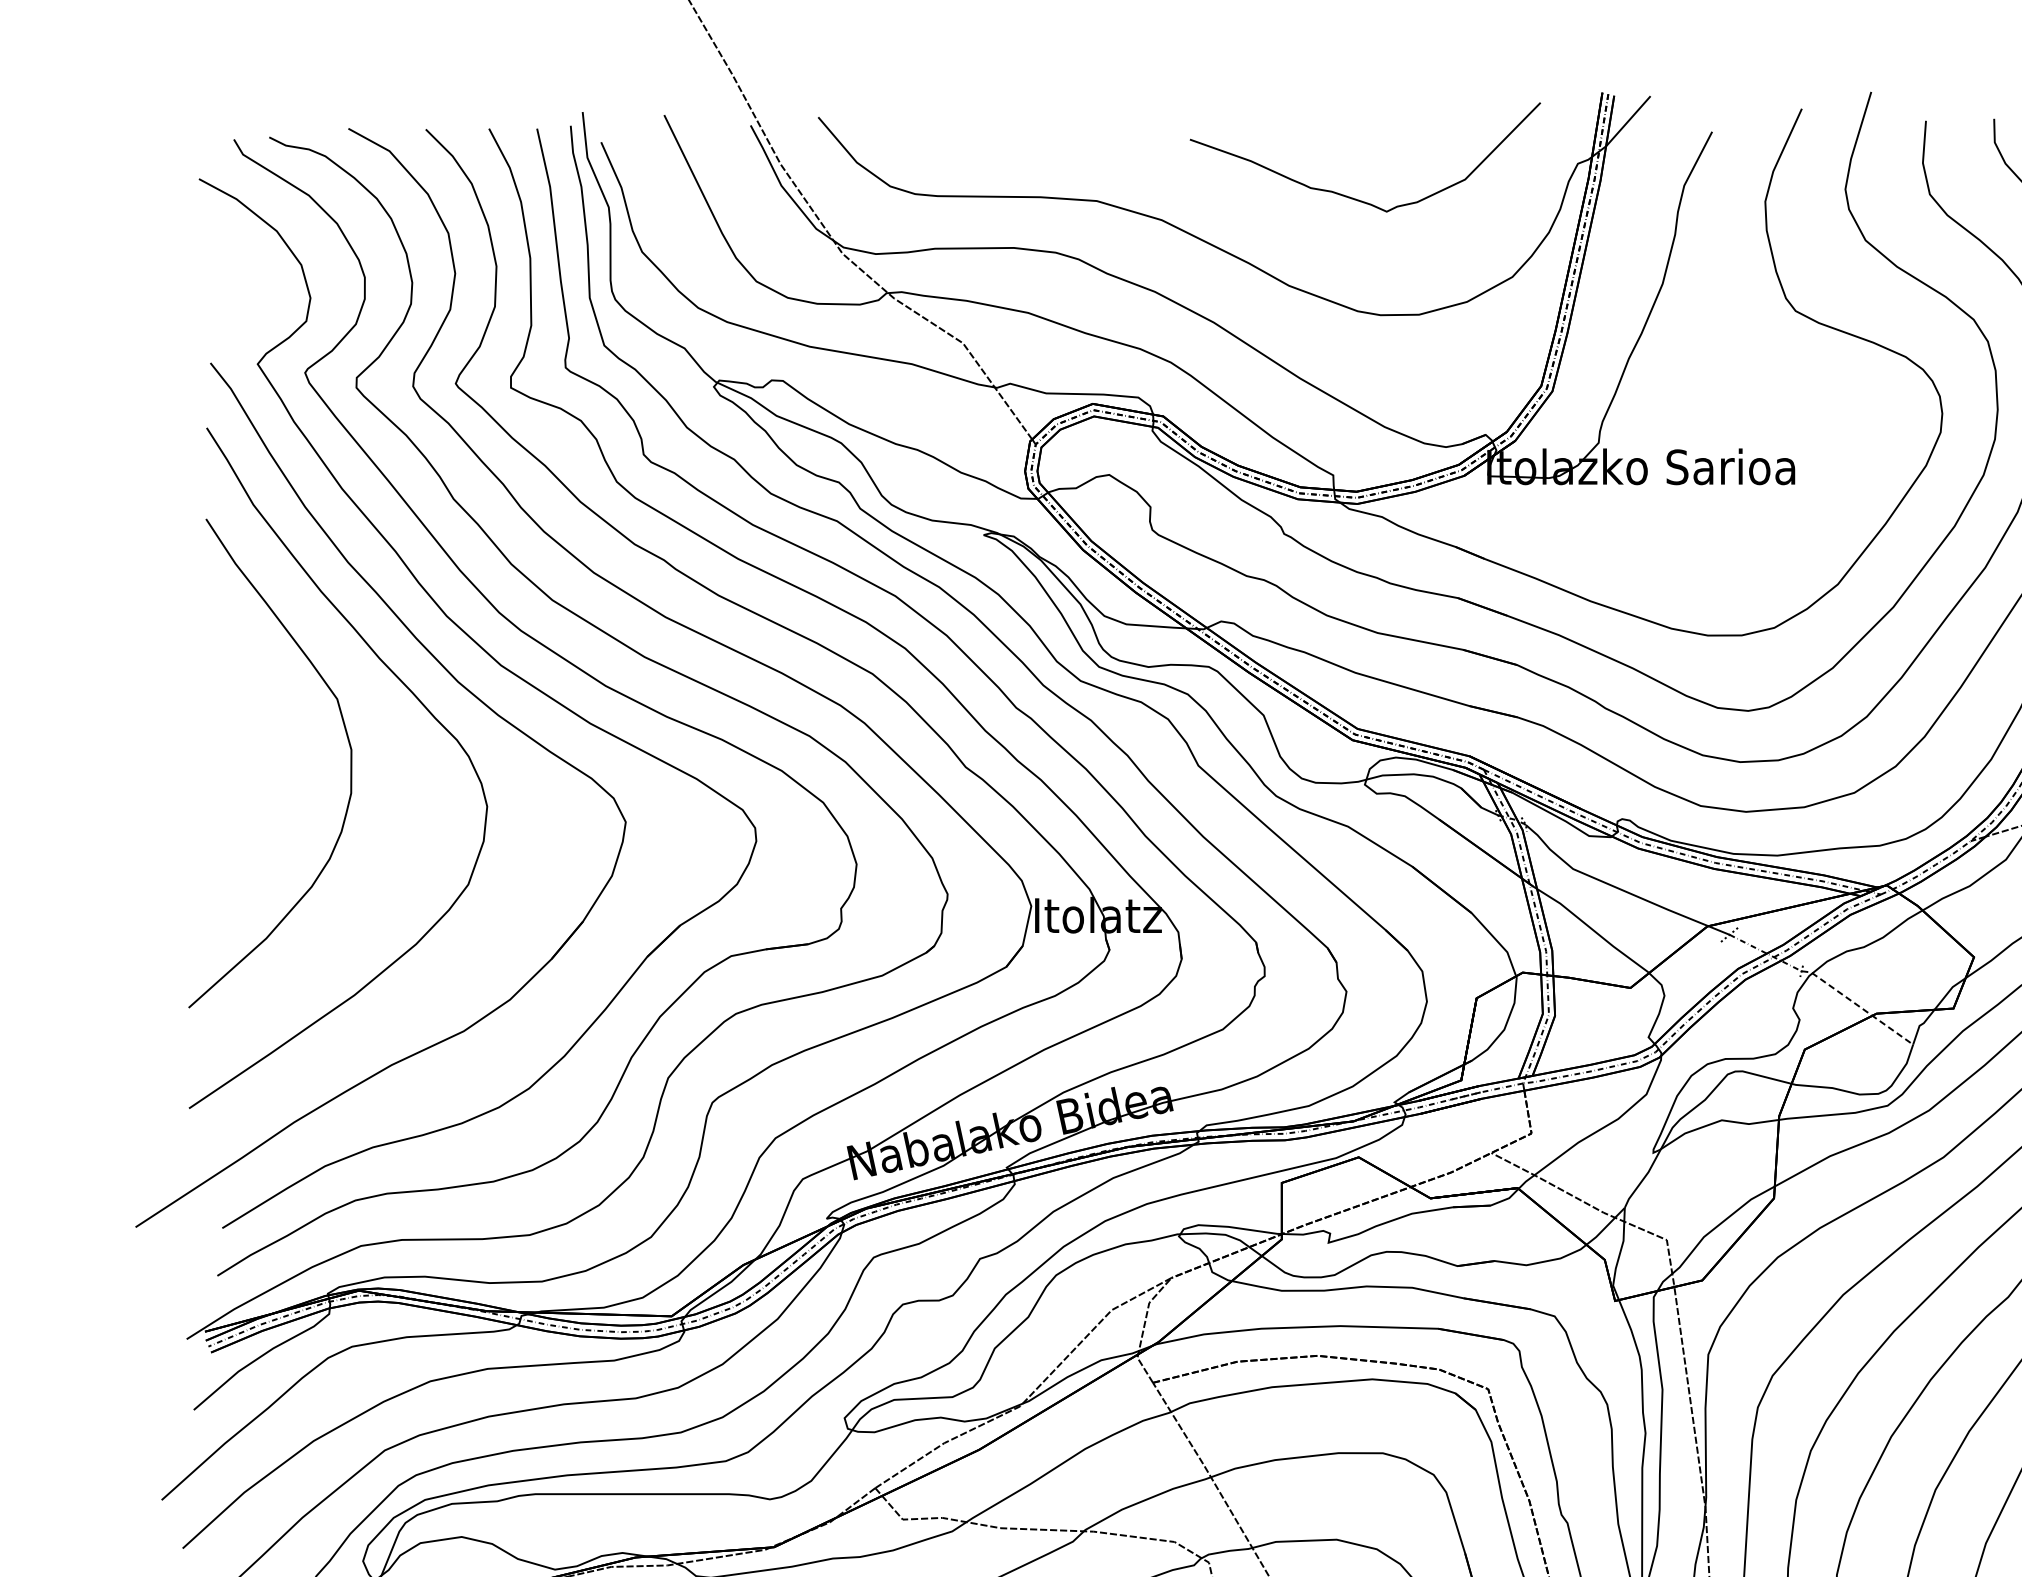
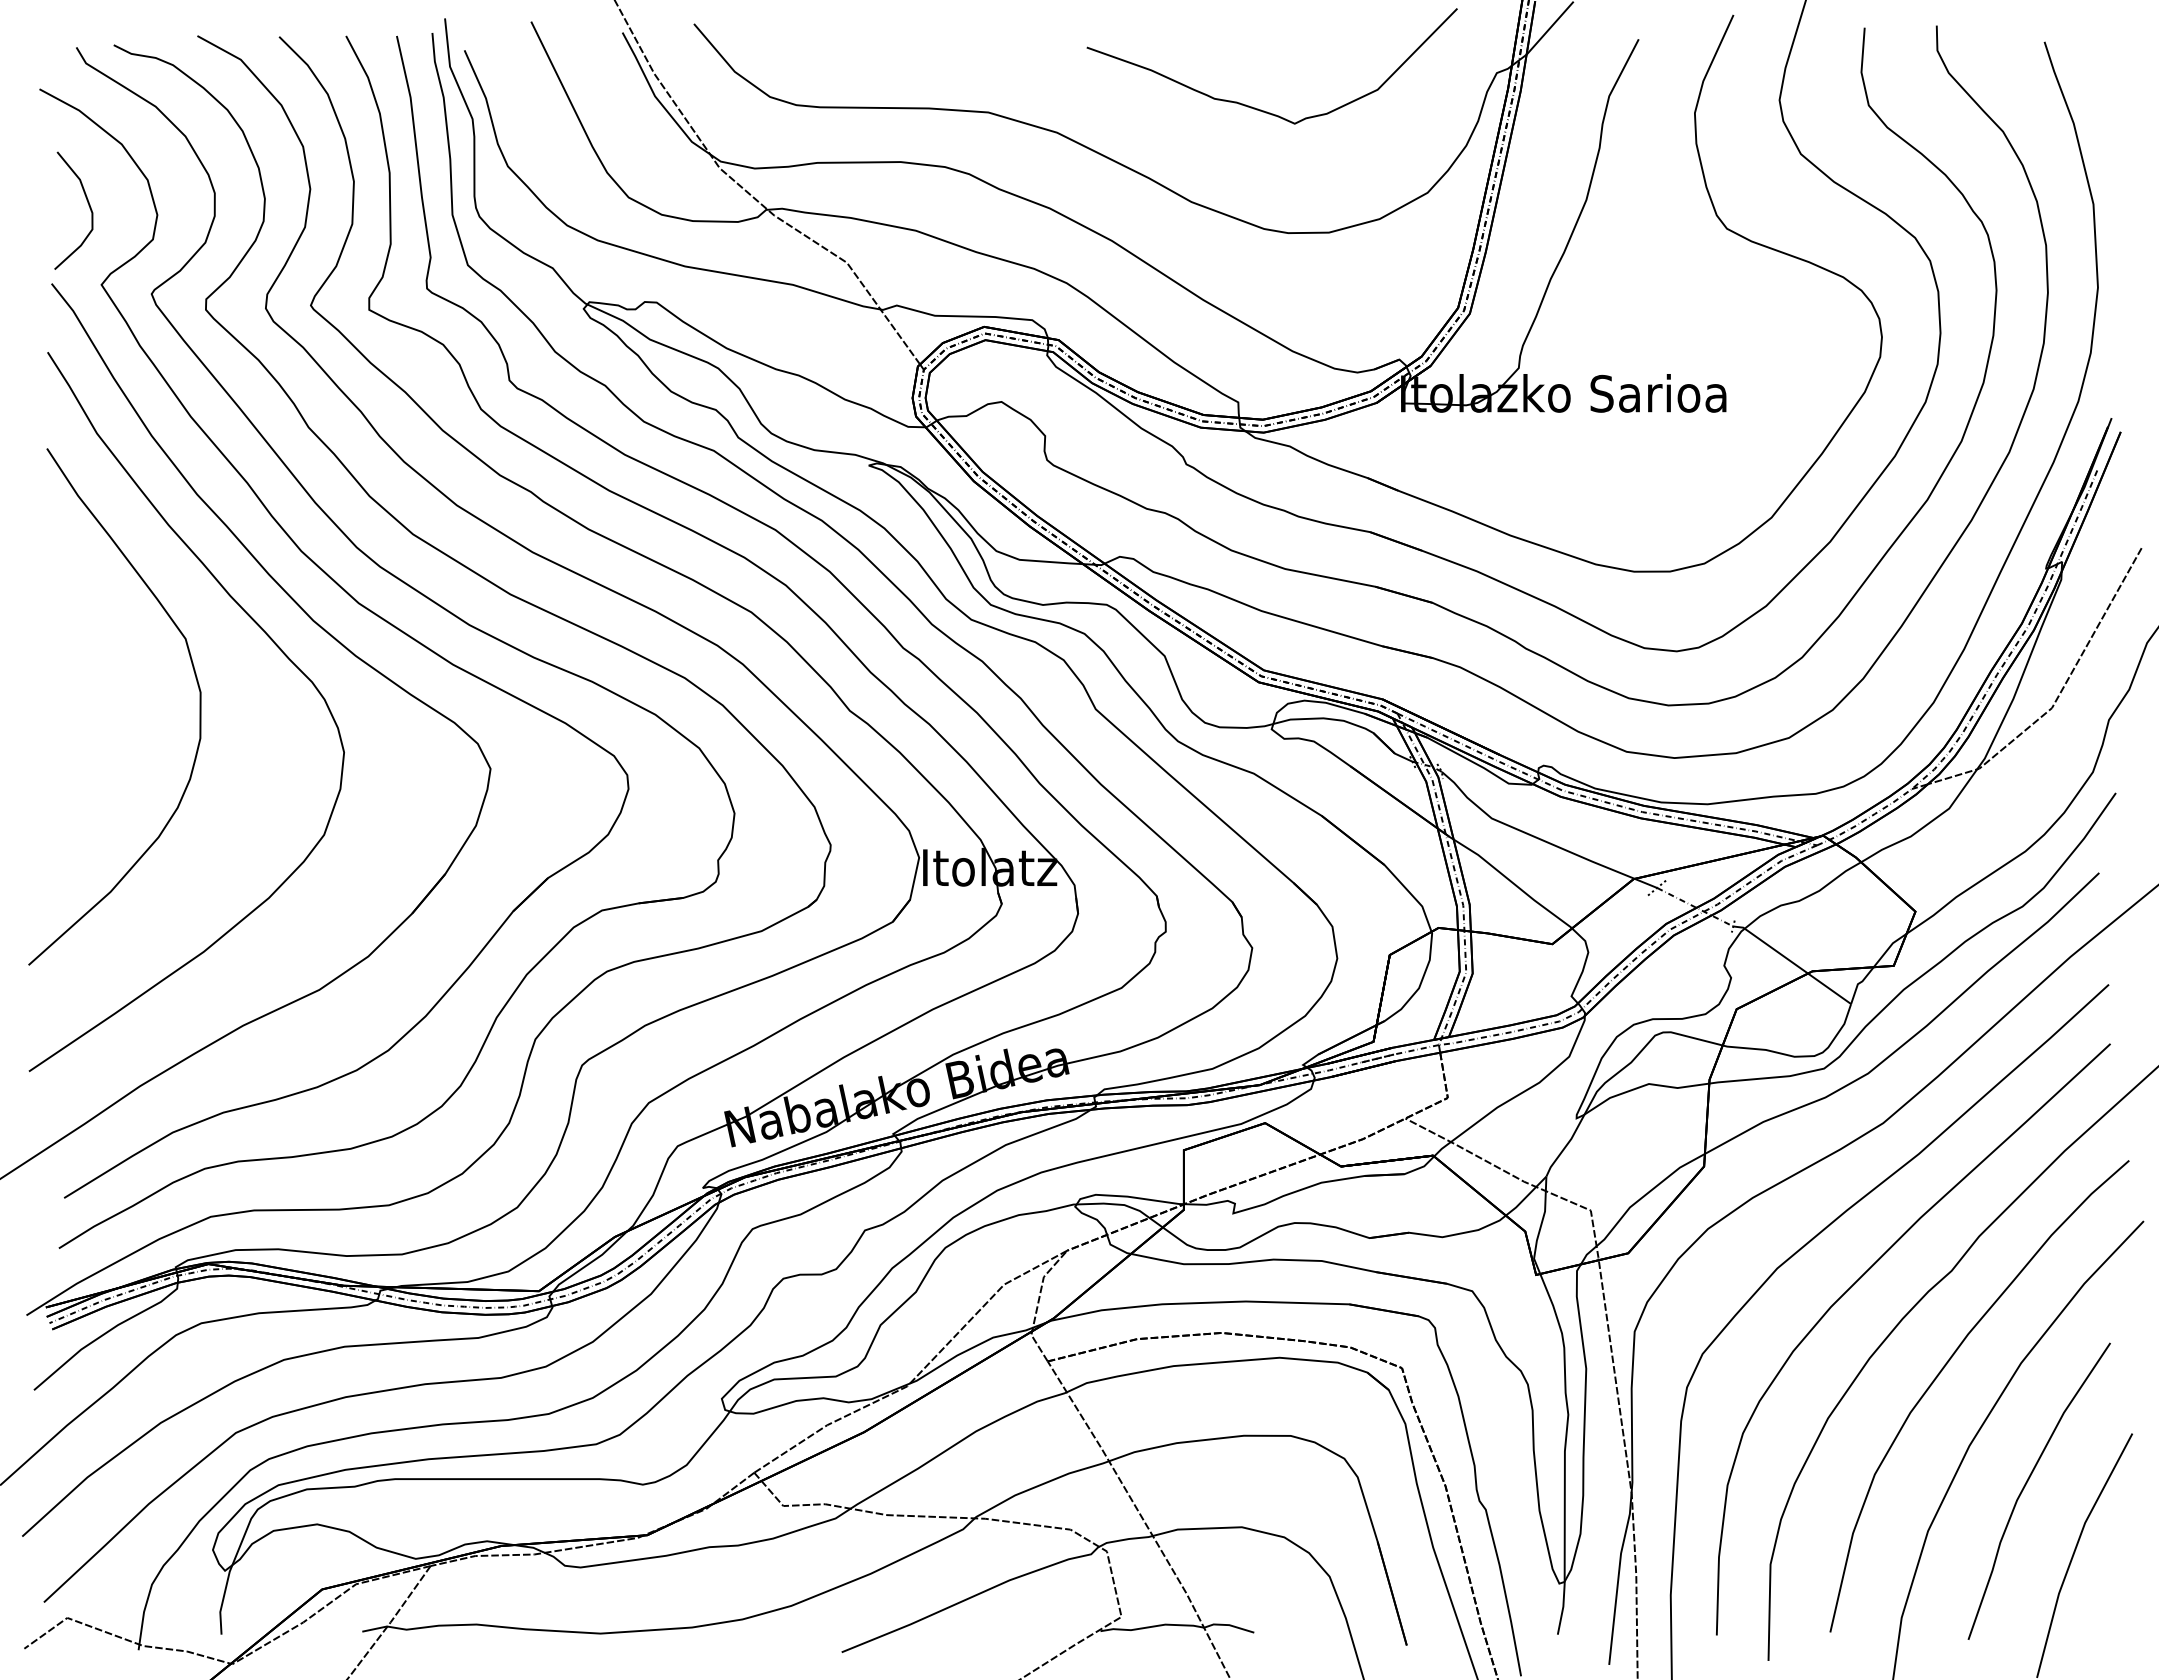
curve: (244, 287) -> (87, 203), added
line: (1857, 1005) -> (1792, 962), dashed -> solid

